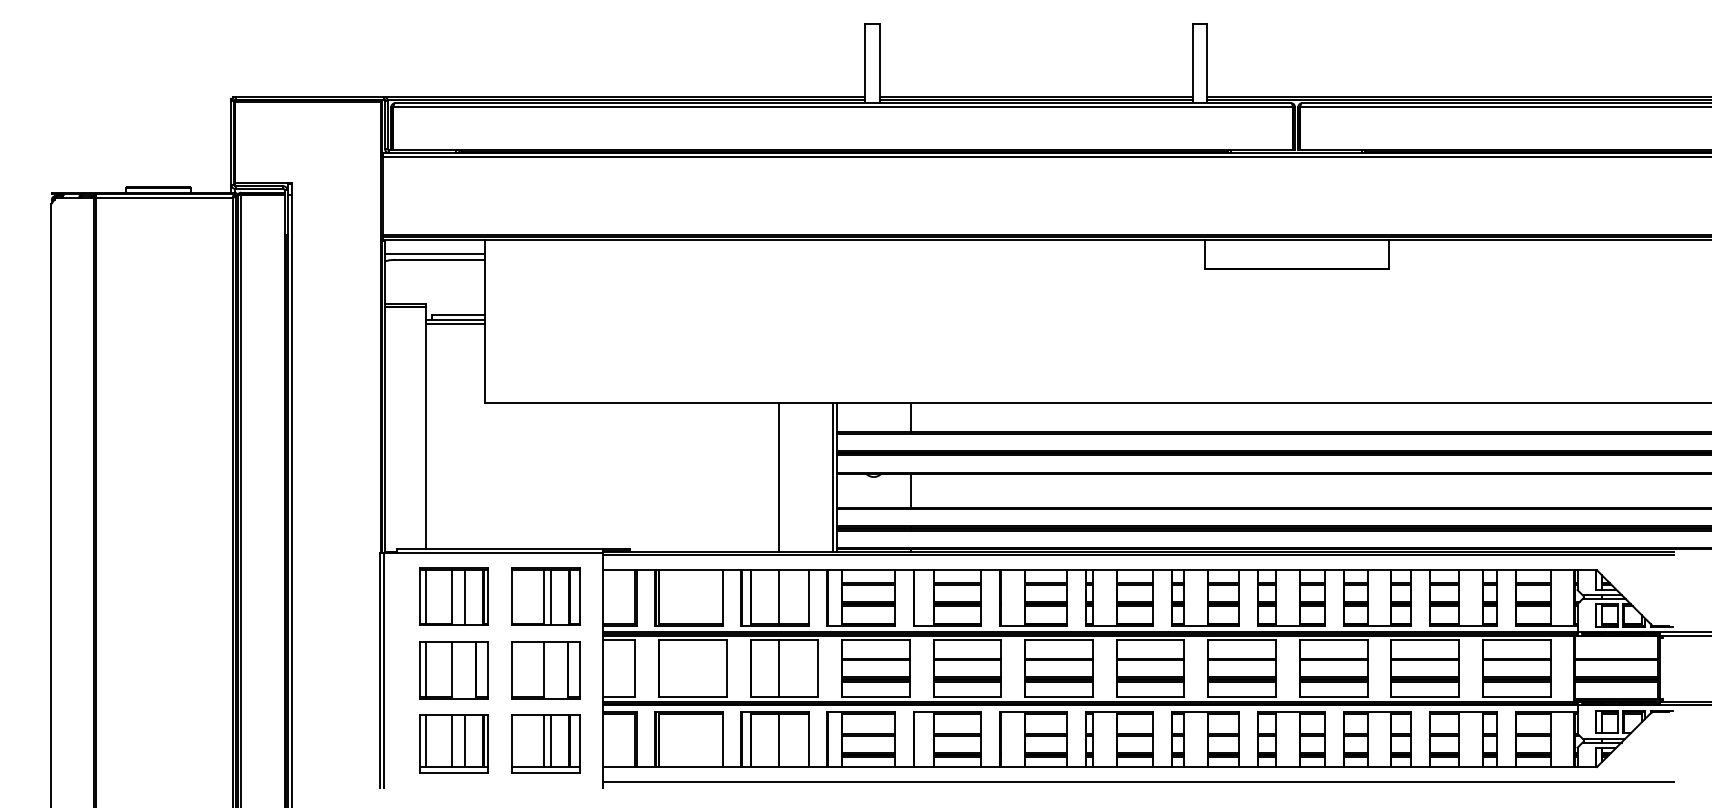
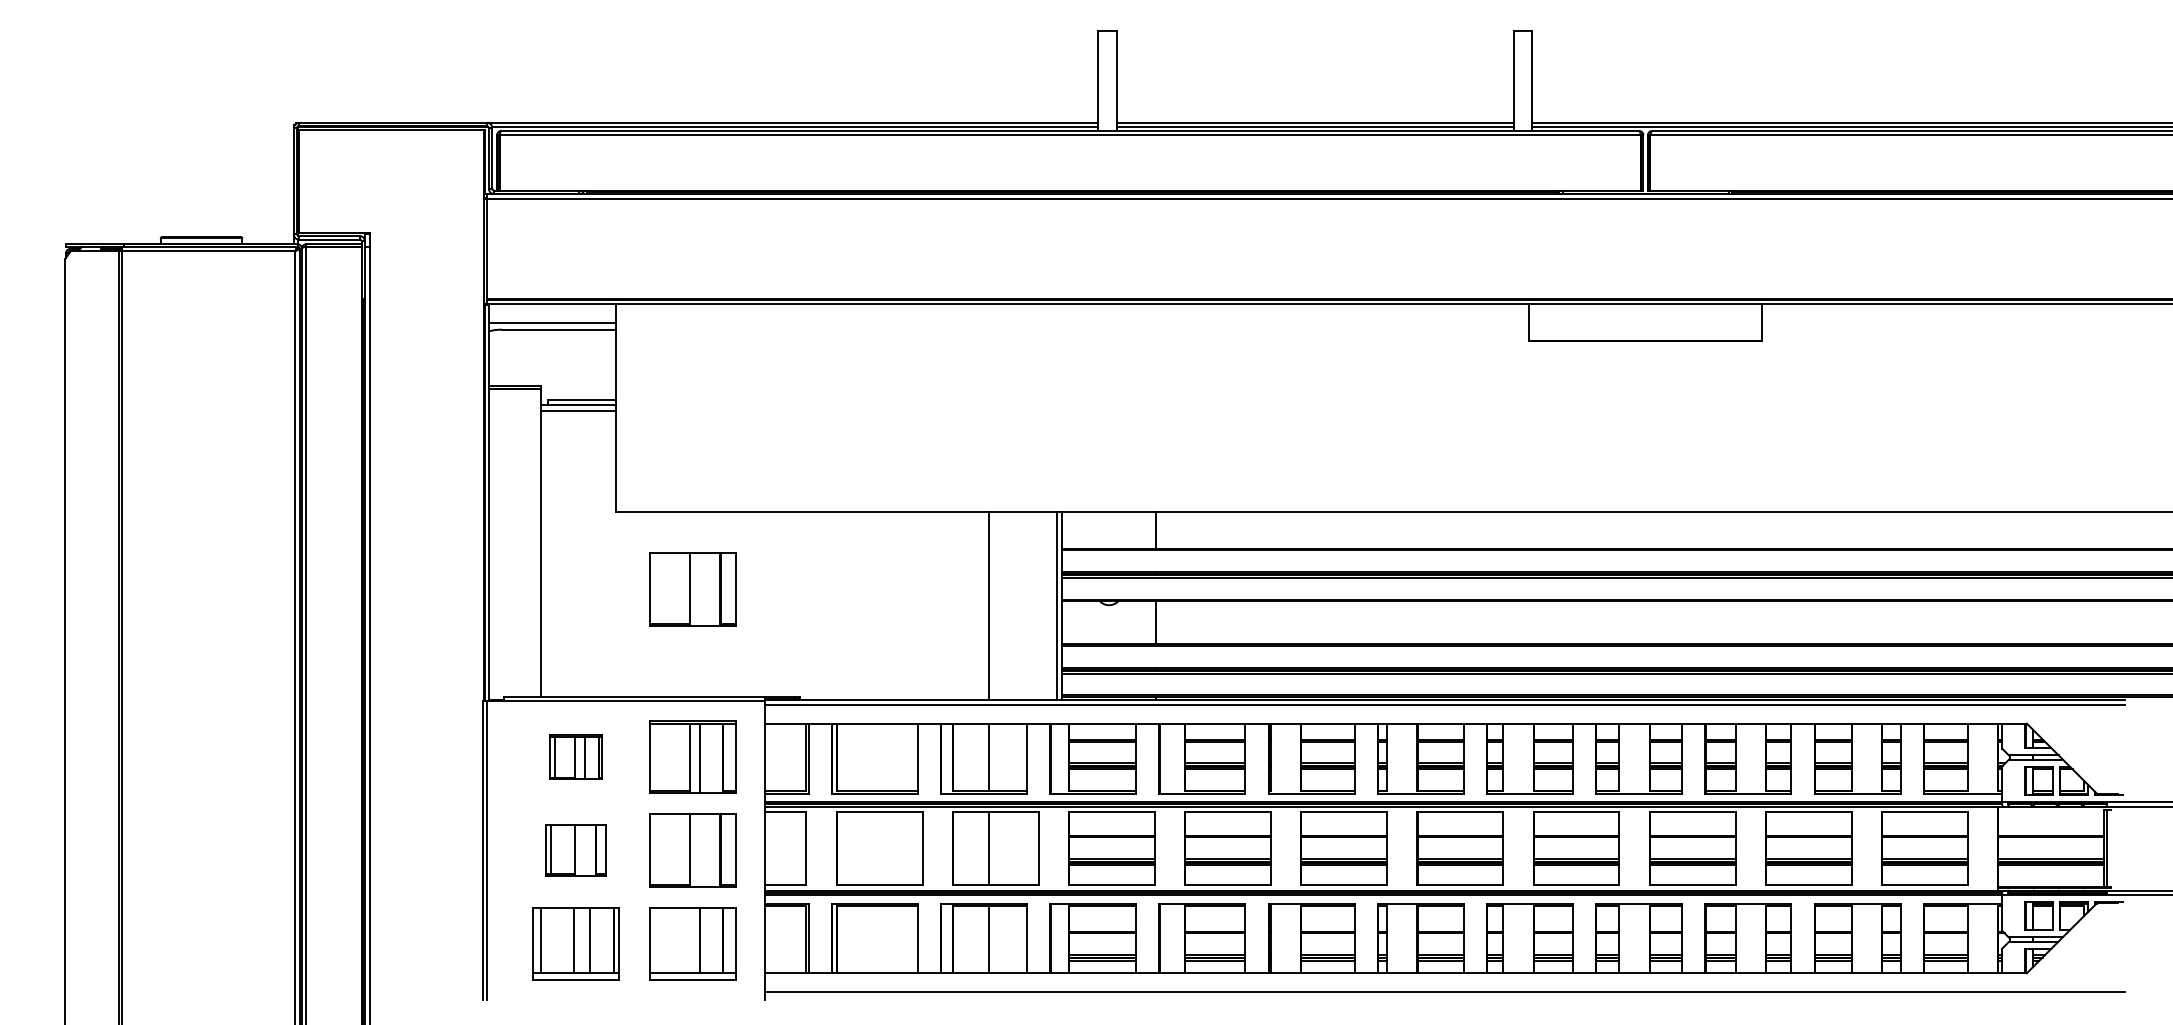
part: (545, 464) -> (692, 589), added
part: (453, 596) -> (575, 756), size x0.6
part: (453, 670) -> (575, 850), size x0.7
line: (543, 741) -> (690, 940), removed

